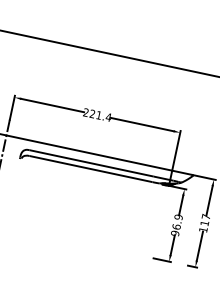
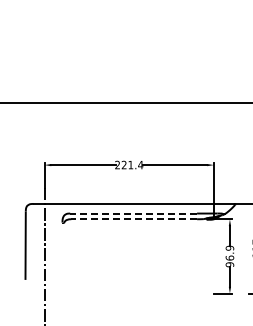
line: (91, 163) -> (133, 213), solid -> dashed
line: (91, 169) -> (134, 219), solid -> dashed

